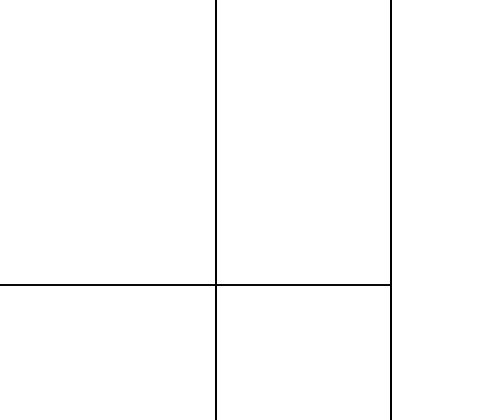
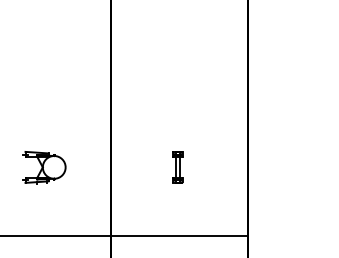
part: (130, 197) -> (44, 167), added
part: (301, 197) -> (177, 167), added

